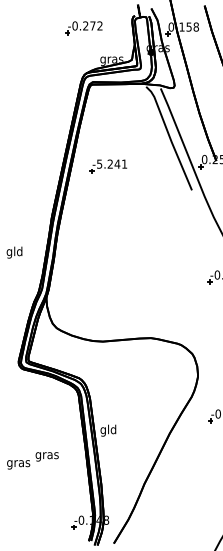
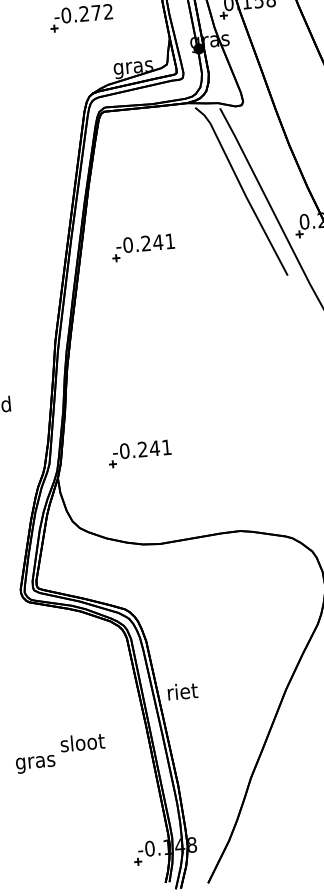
text: (99, 163) -> (127, 243), -5.241 -> -0.241
part: (95, 287) -> (139, 453), added
text: (108, 430) -> (182, 693), gld -> riet
text: (47, 455) -> (83, 744), gras -> sloot

